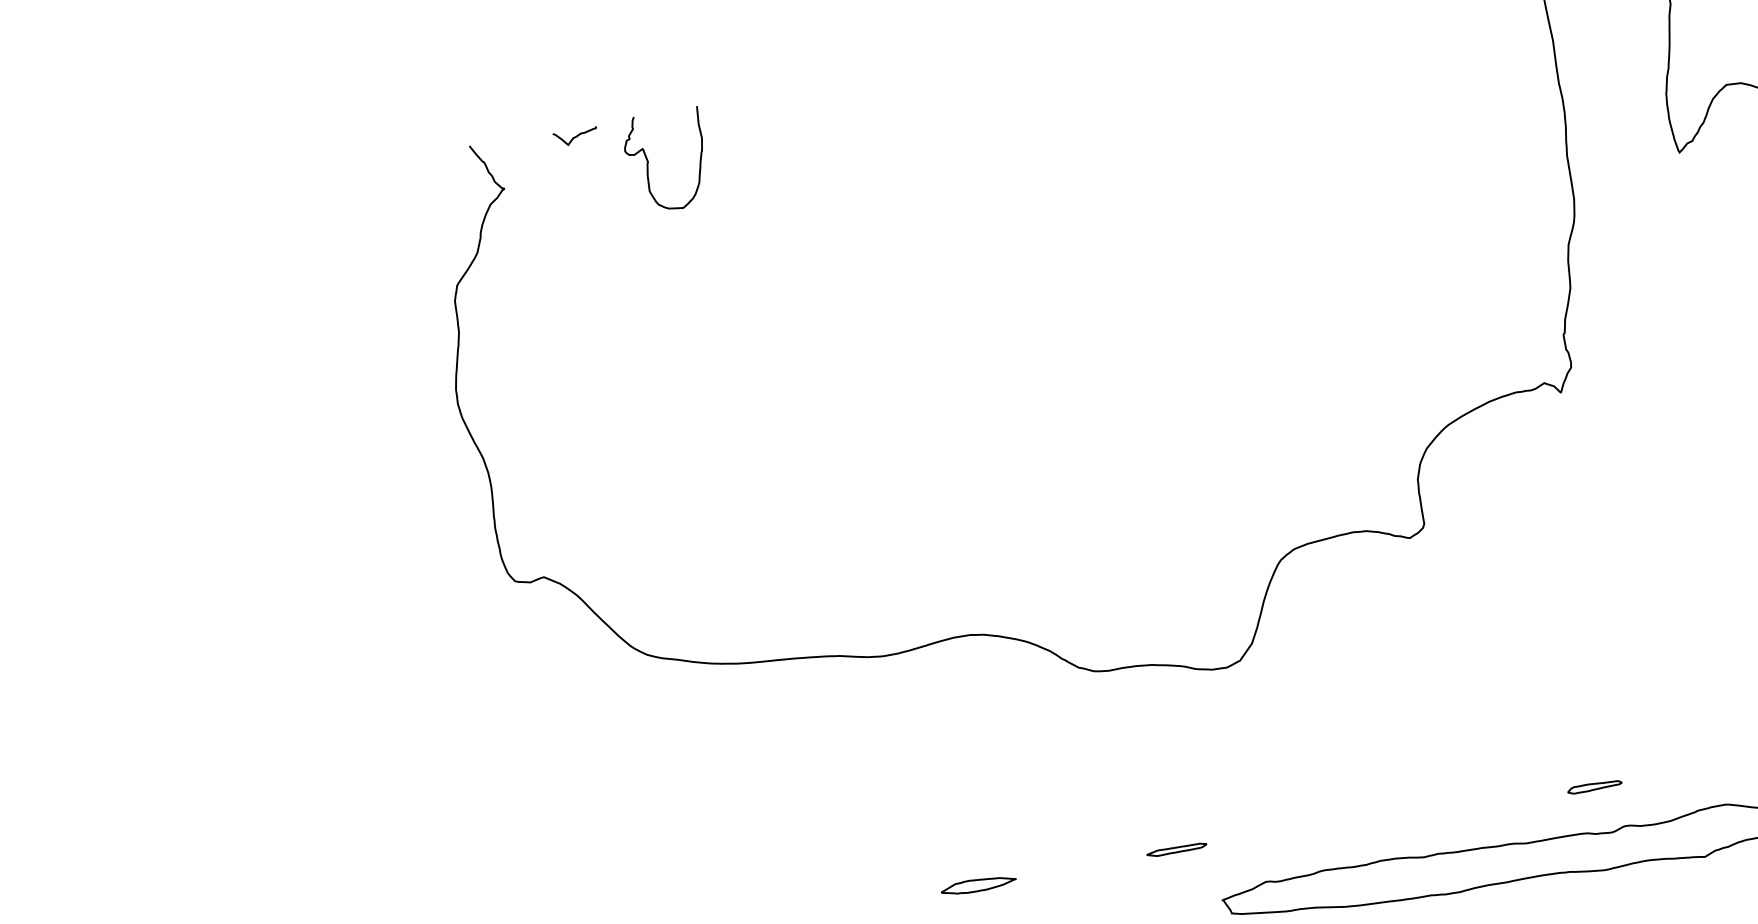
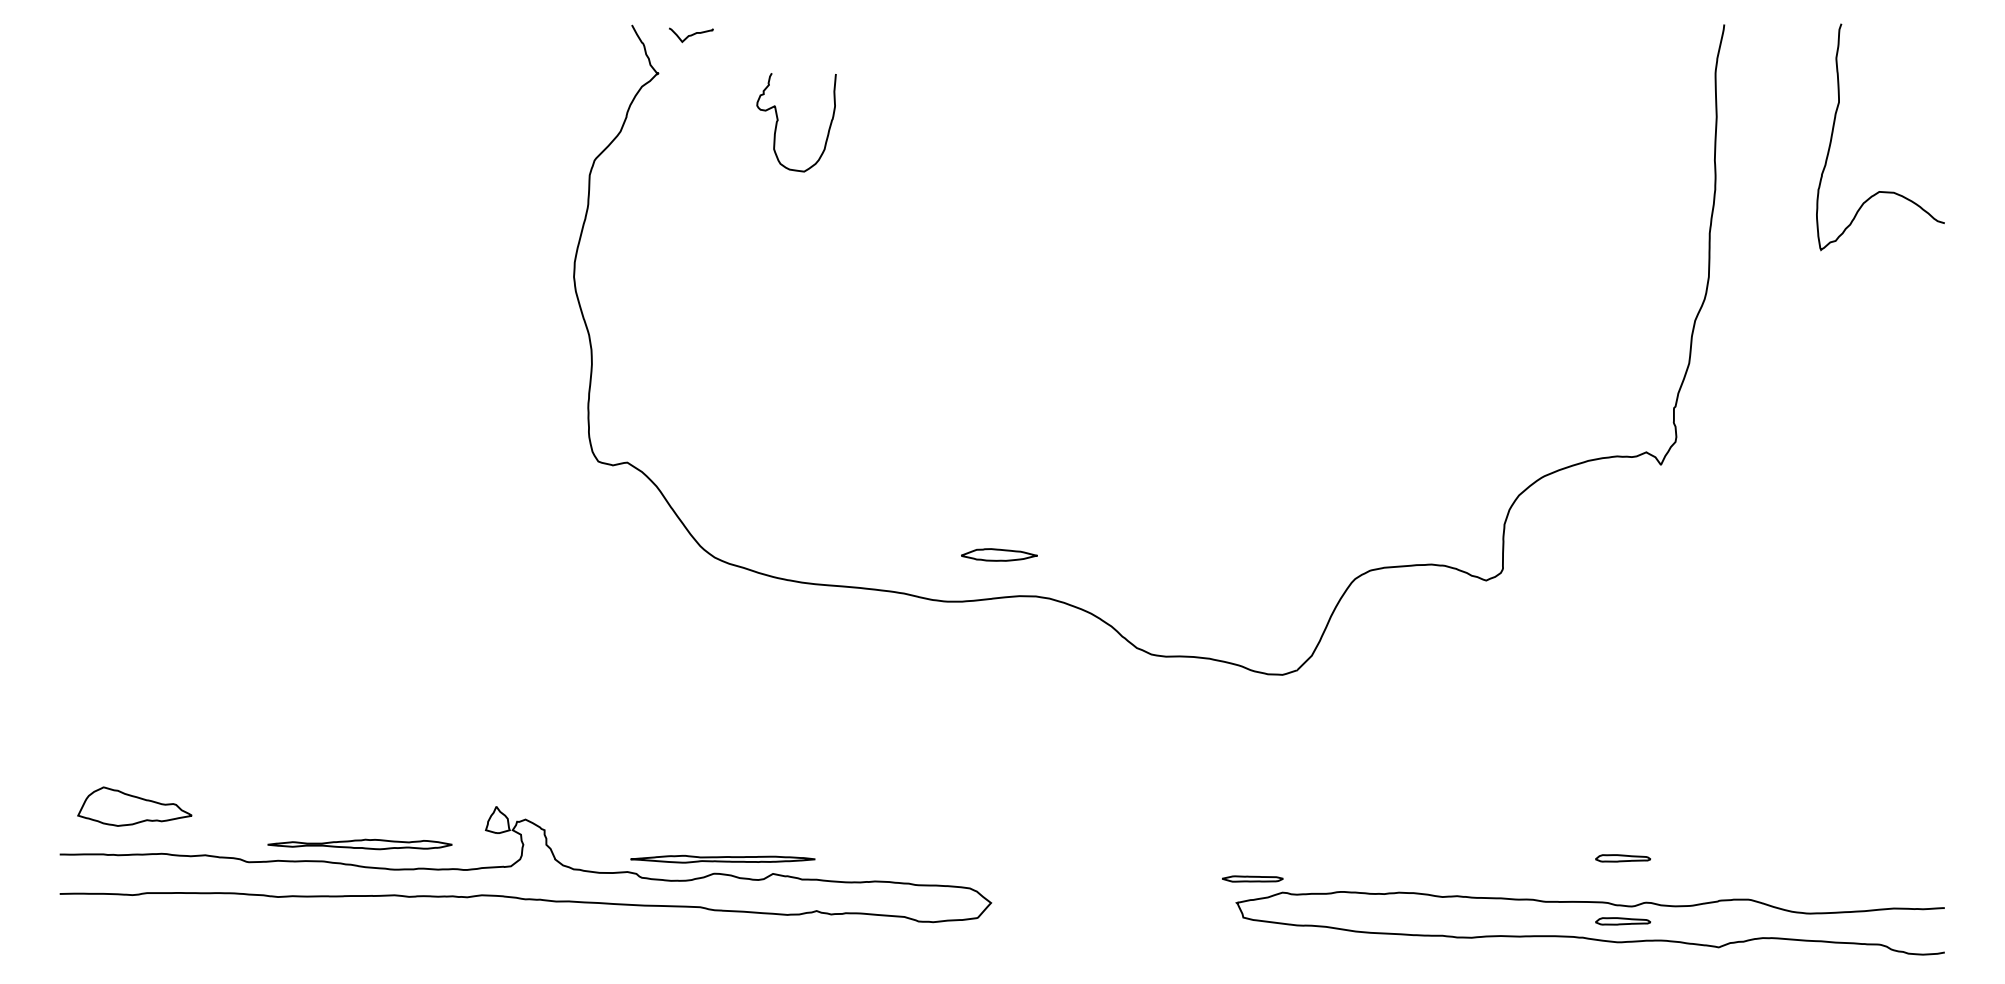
curve: (576, 137) -> (691, 35), moved
curve: (649, 163) -> (778, 121), moved
part: (1605, 848) -> (1622, 921), added
part: (1176, 849) -> (1252, 878), moved
part: (978, 884) -> (999, 554), moved

